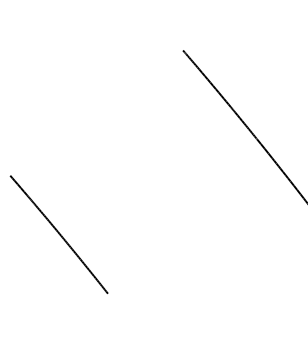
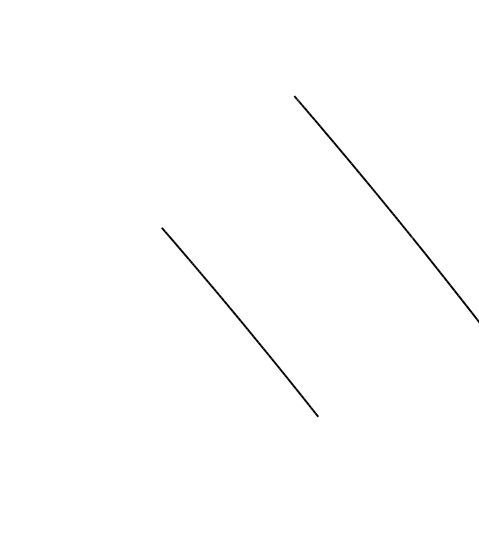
line: (58, 234) -> (239, 321), moved

